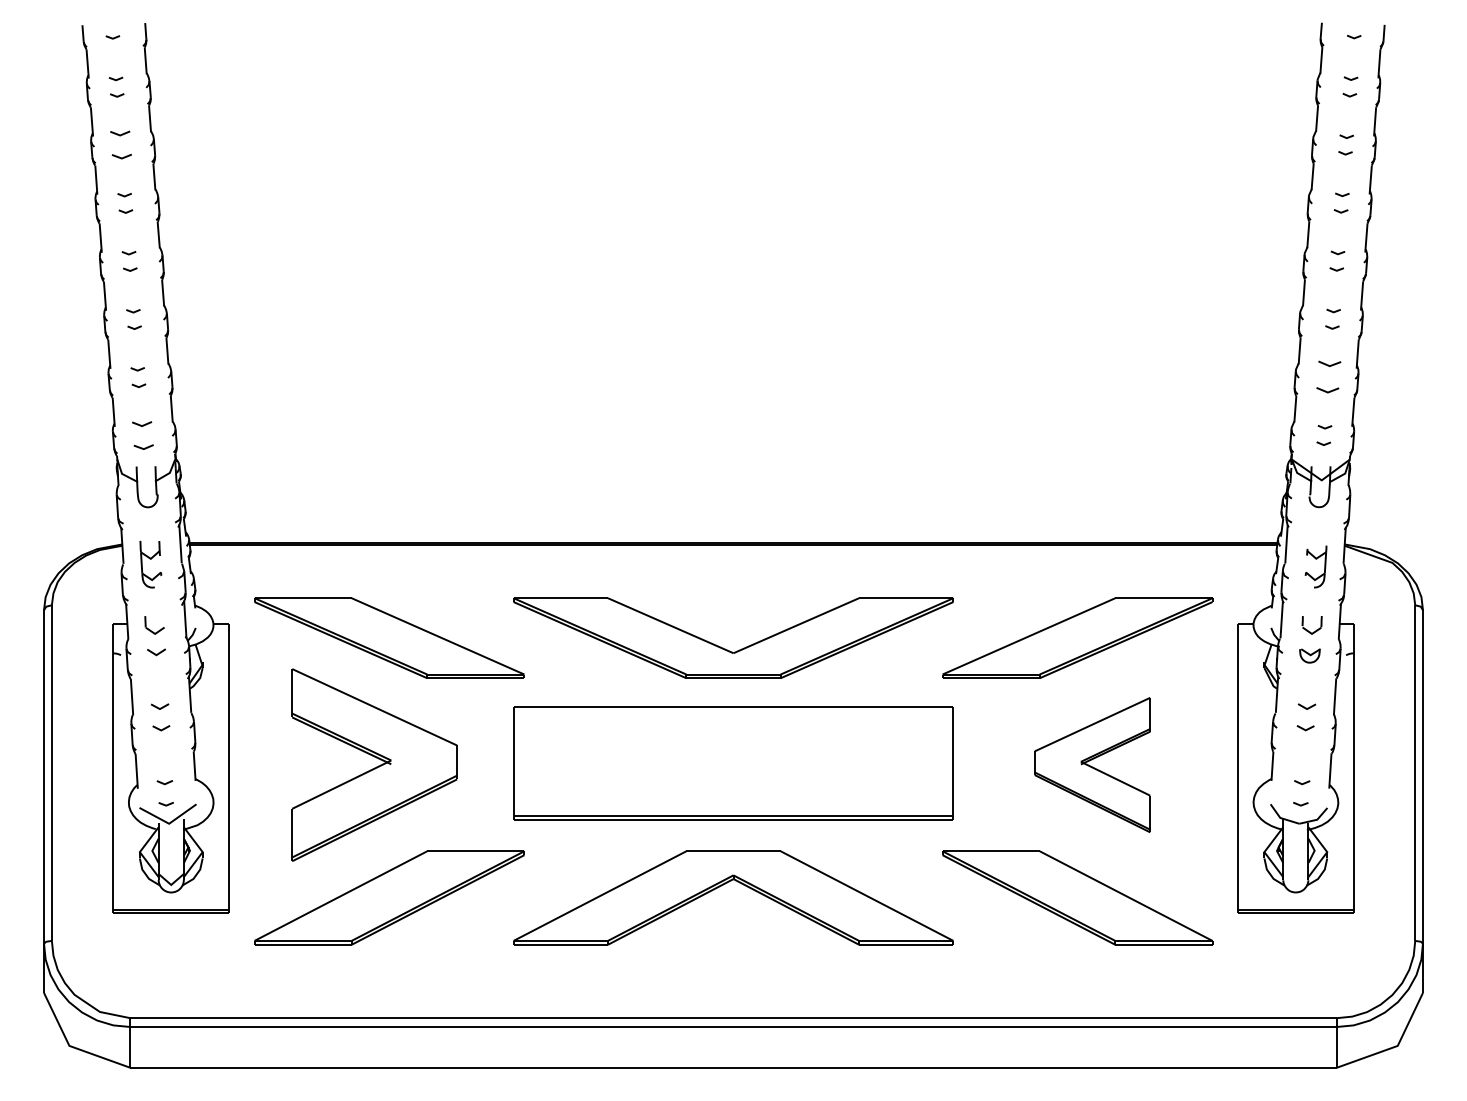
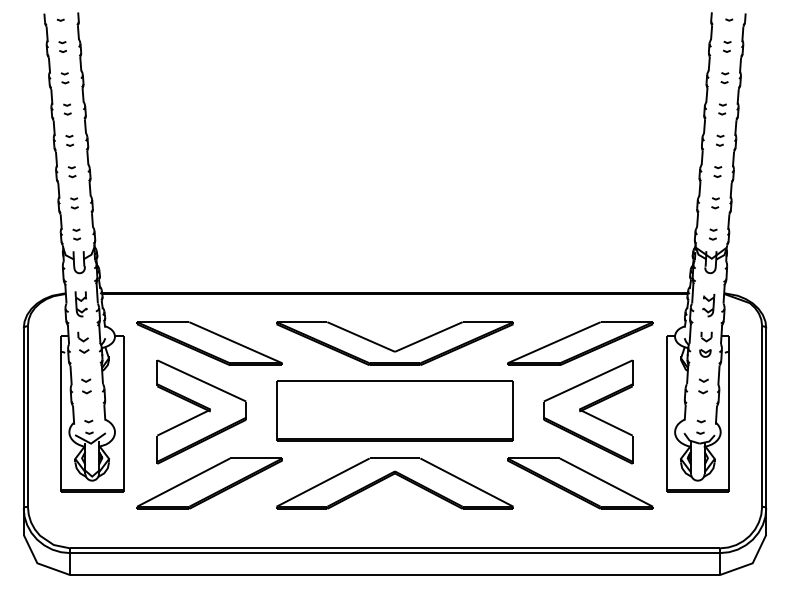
part: (119, 145) -> (64, 78), size x0.71
part: (1328, 377) -> (715, 203), size x0.62
part: (142, 435) -> (76, 234), size x0.71
part: (1092, 764) -> (588, 411), size x1.43

